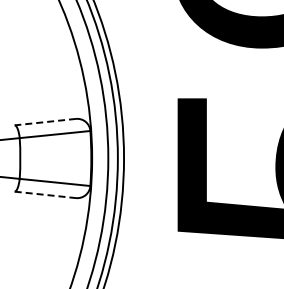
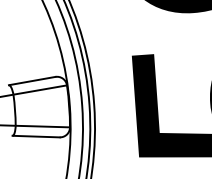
line: (45, 122) -> (32, 81), dashed -> solid
line: (45, 194) -> (36, 136), dashed -> solid

